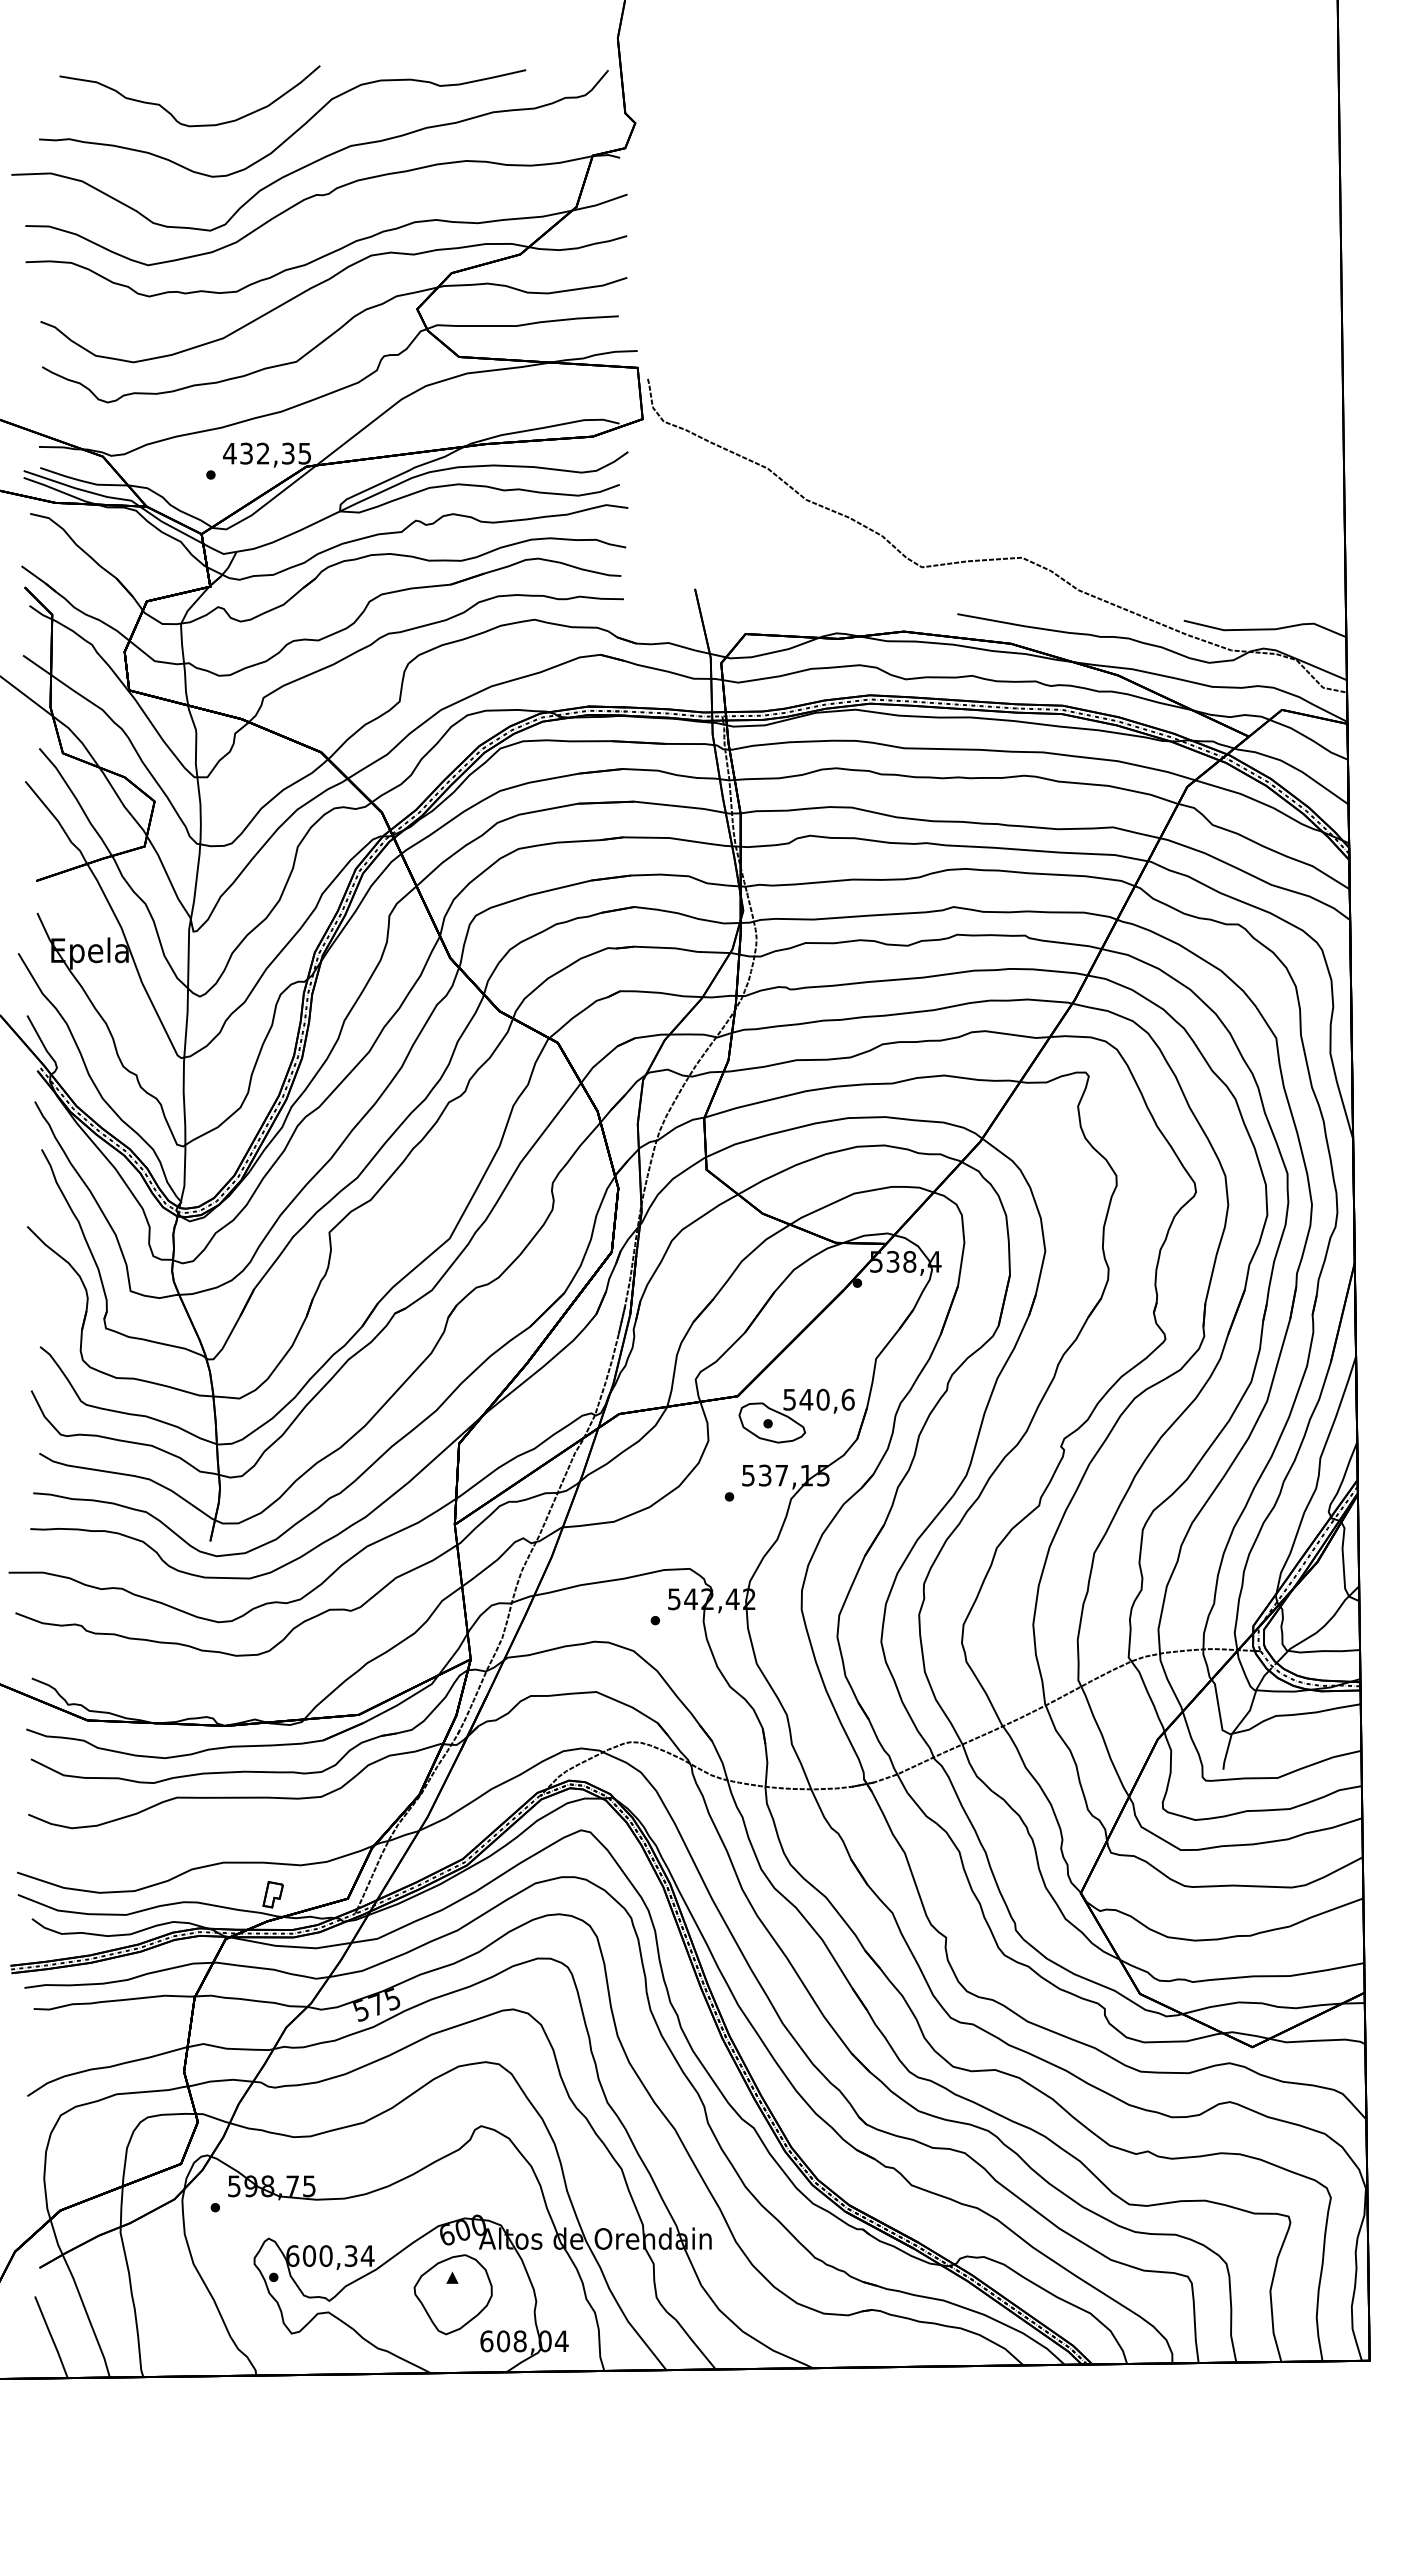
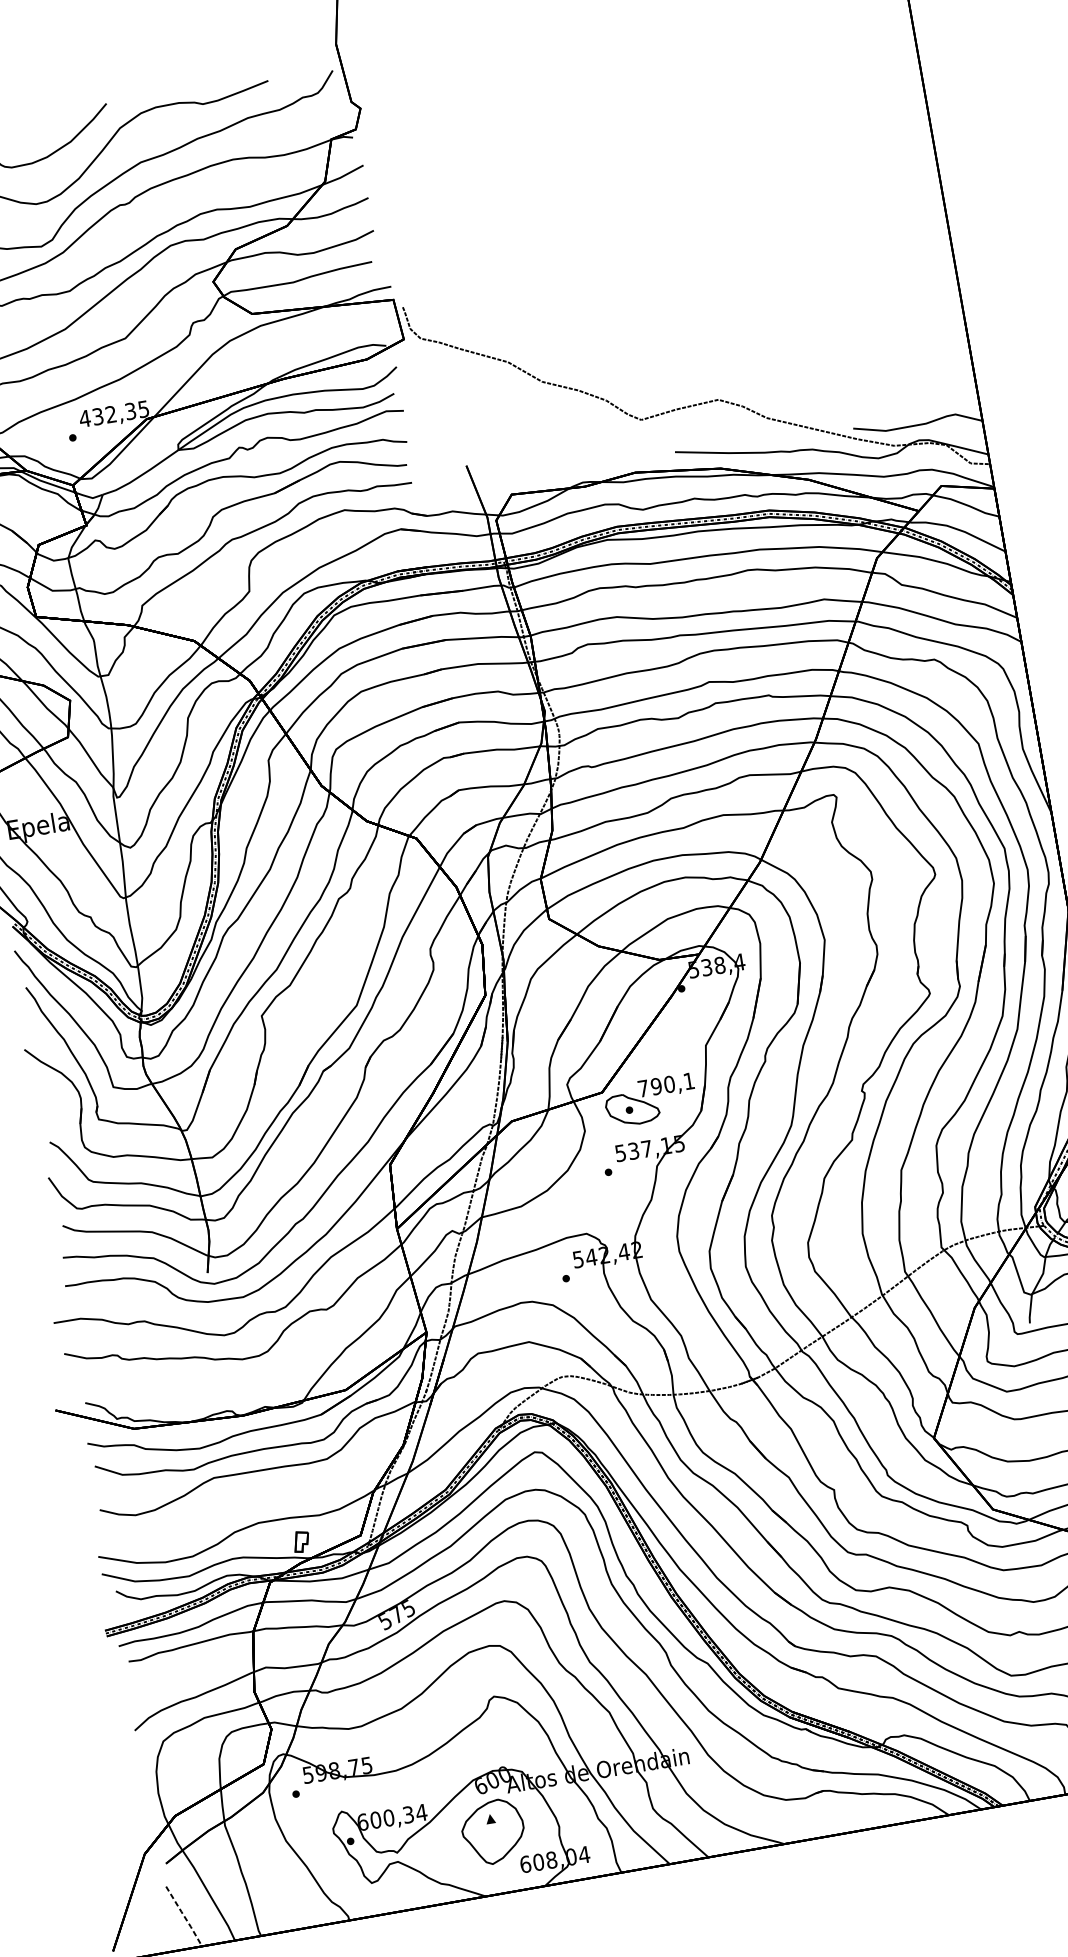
text: (818, 1399) -> (665, 1084), 540,6 -> 790,1
line: (51, 2337) -> (184, 1916), solid -> dashed

